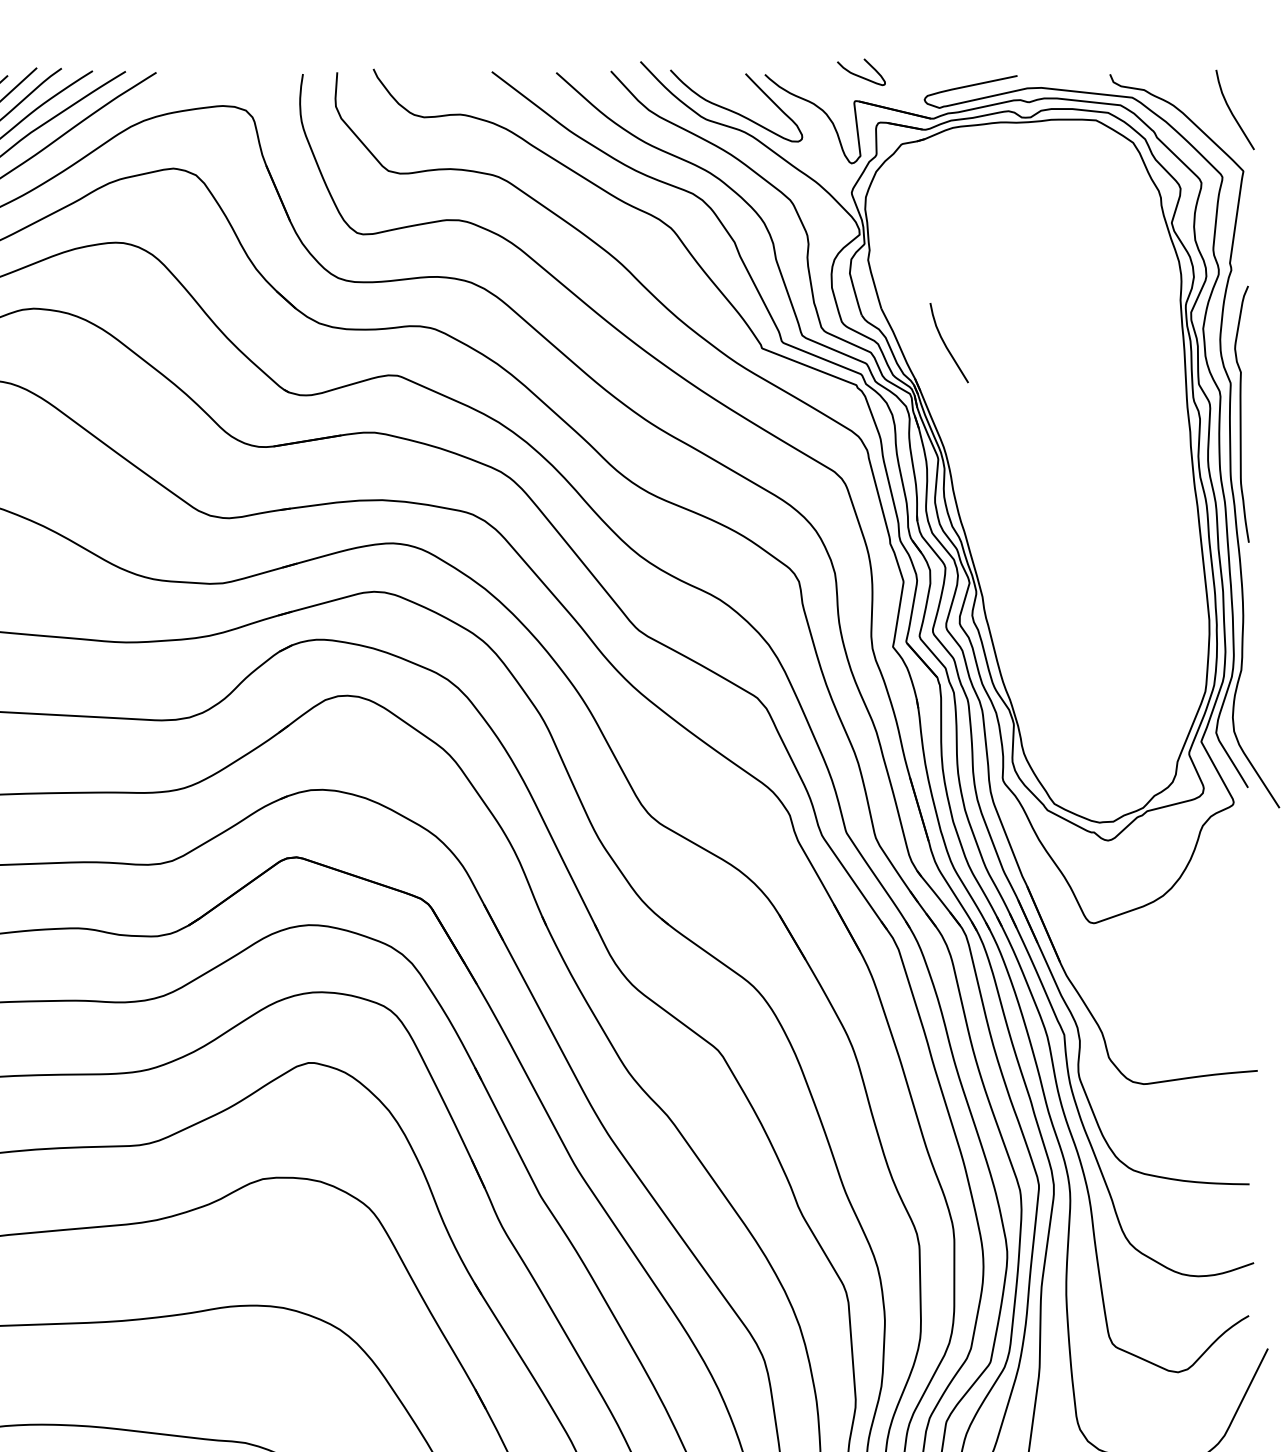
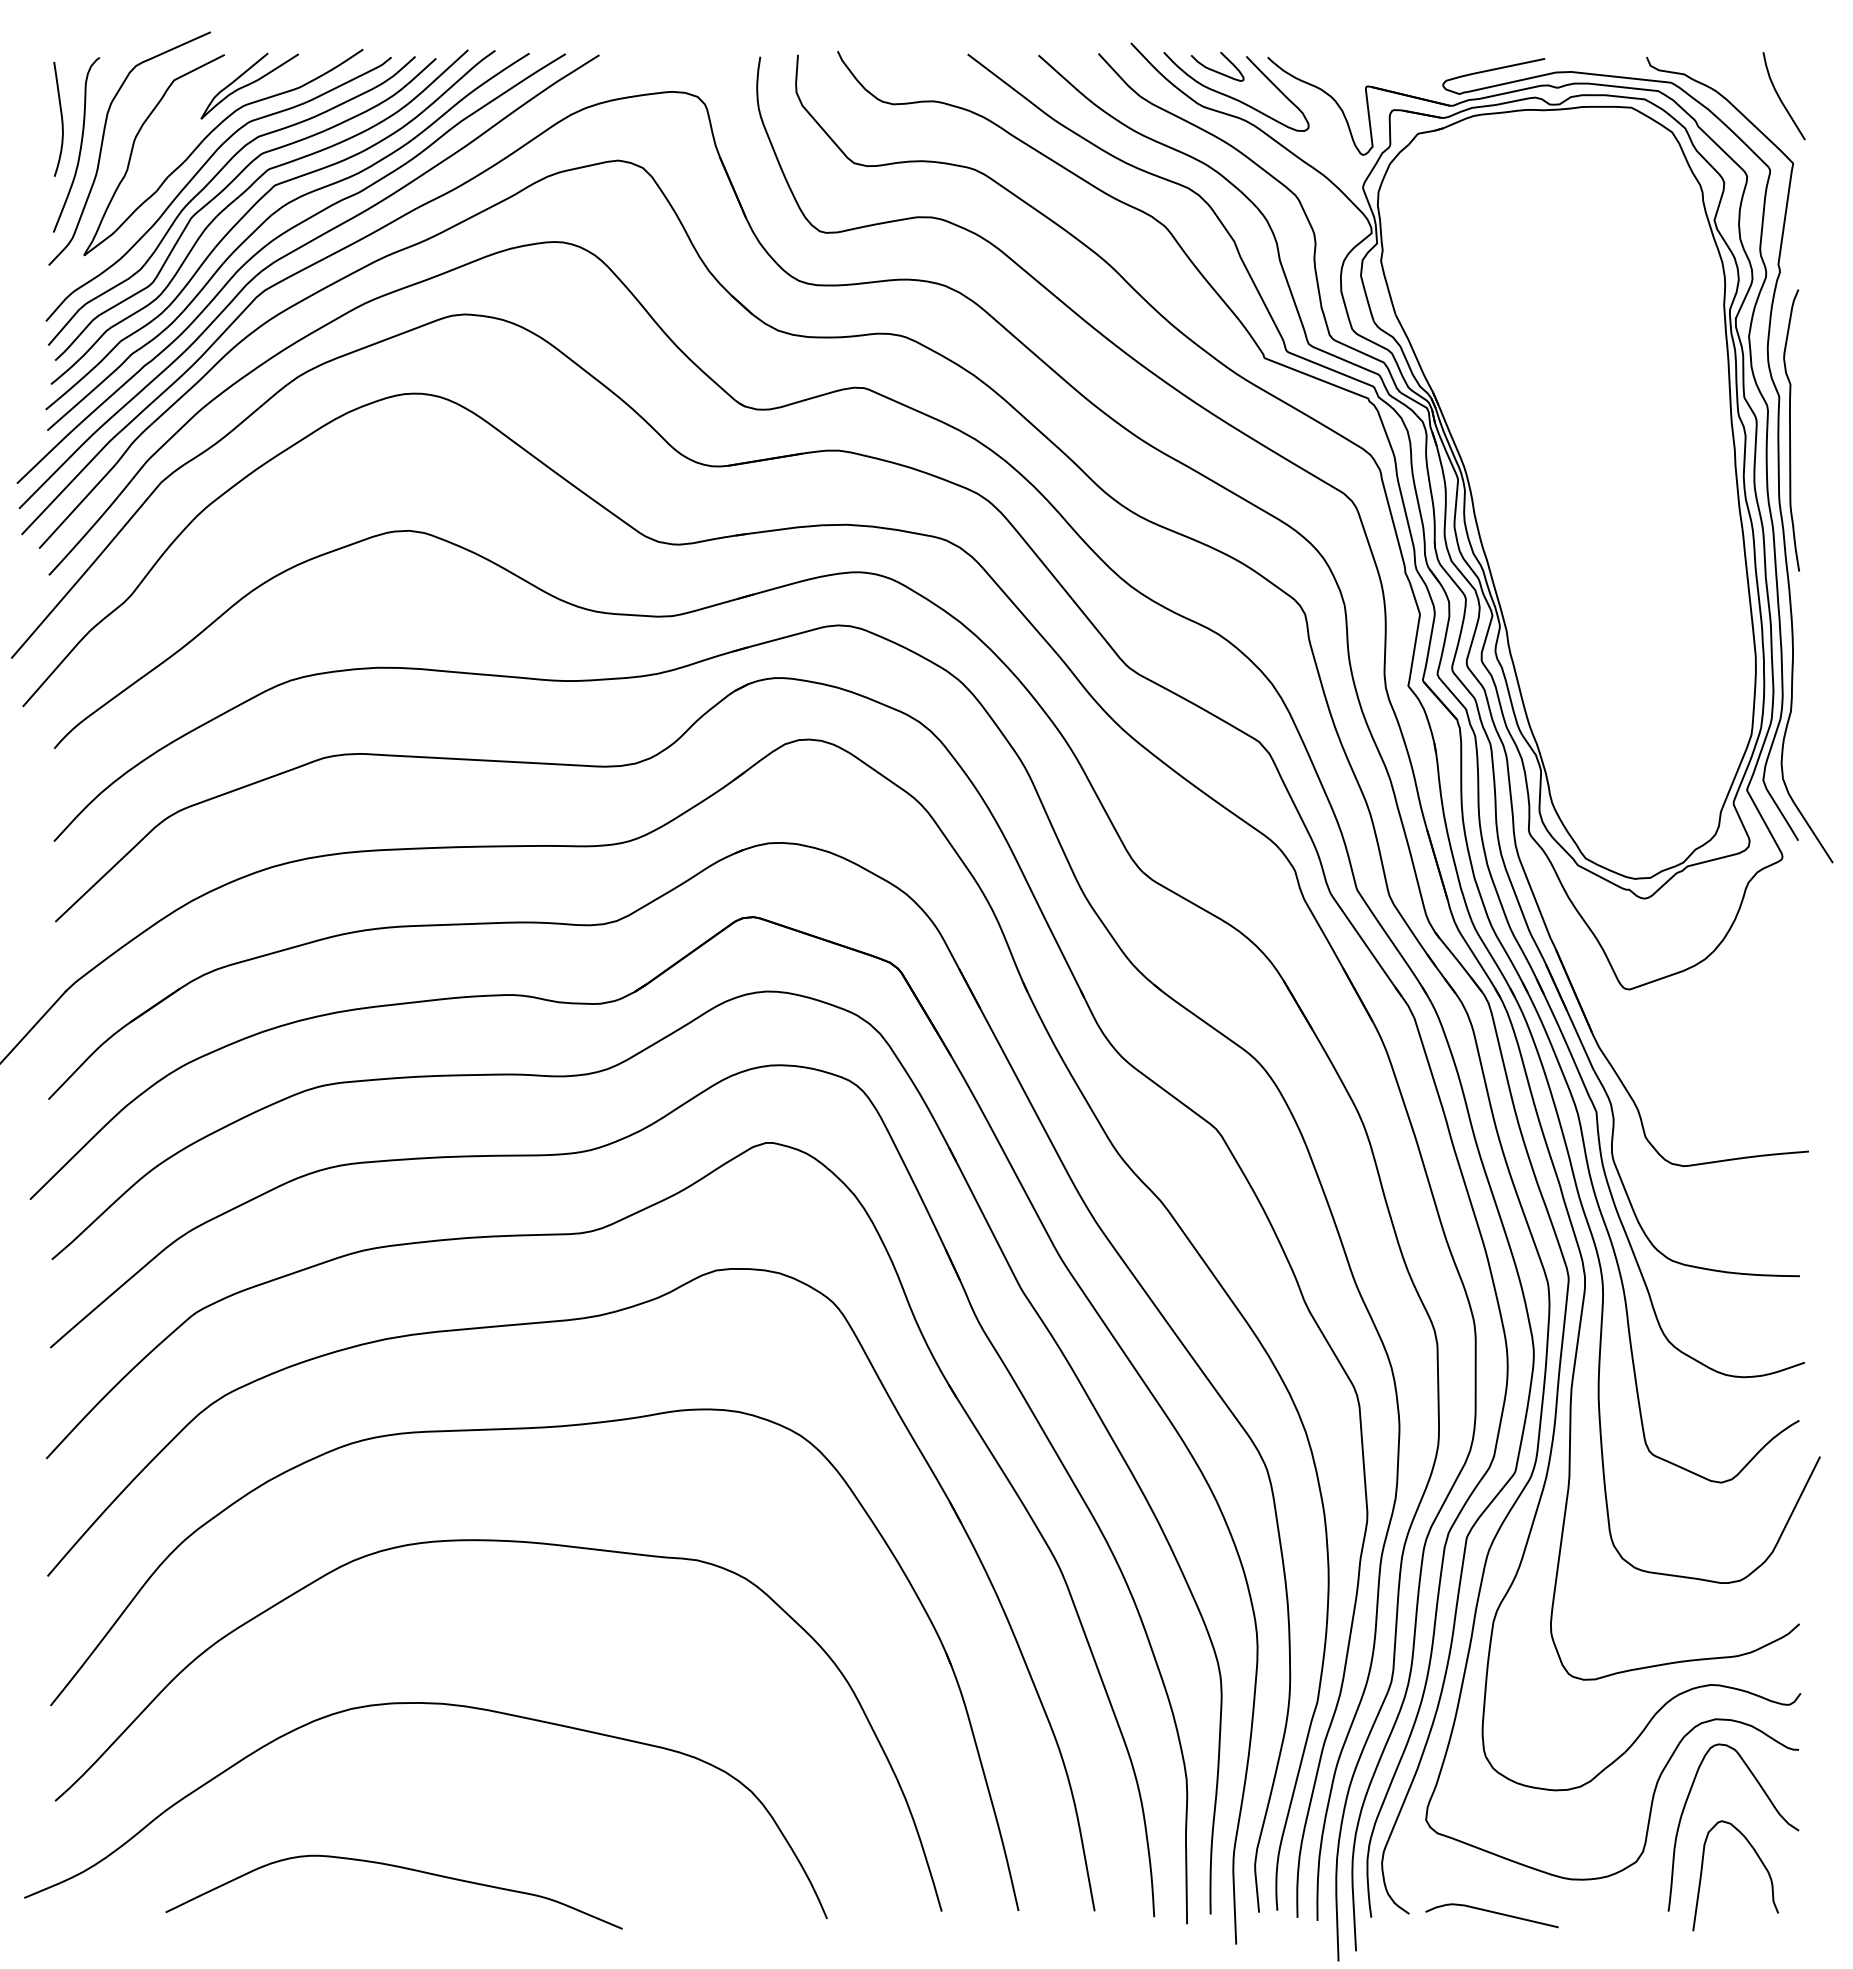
curve: (860, 75) -> (1216, 70), moved
curve: (945, 344) -> (1466, 353), removed

